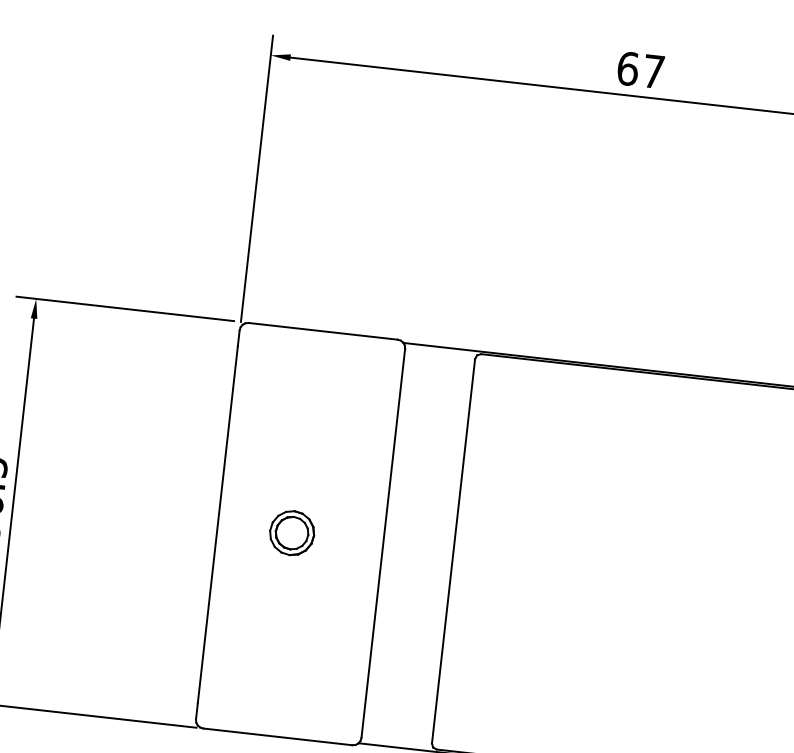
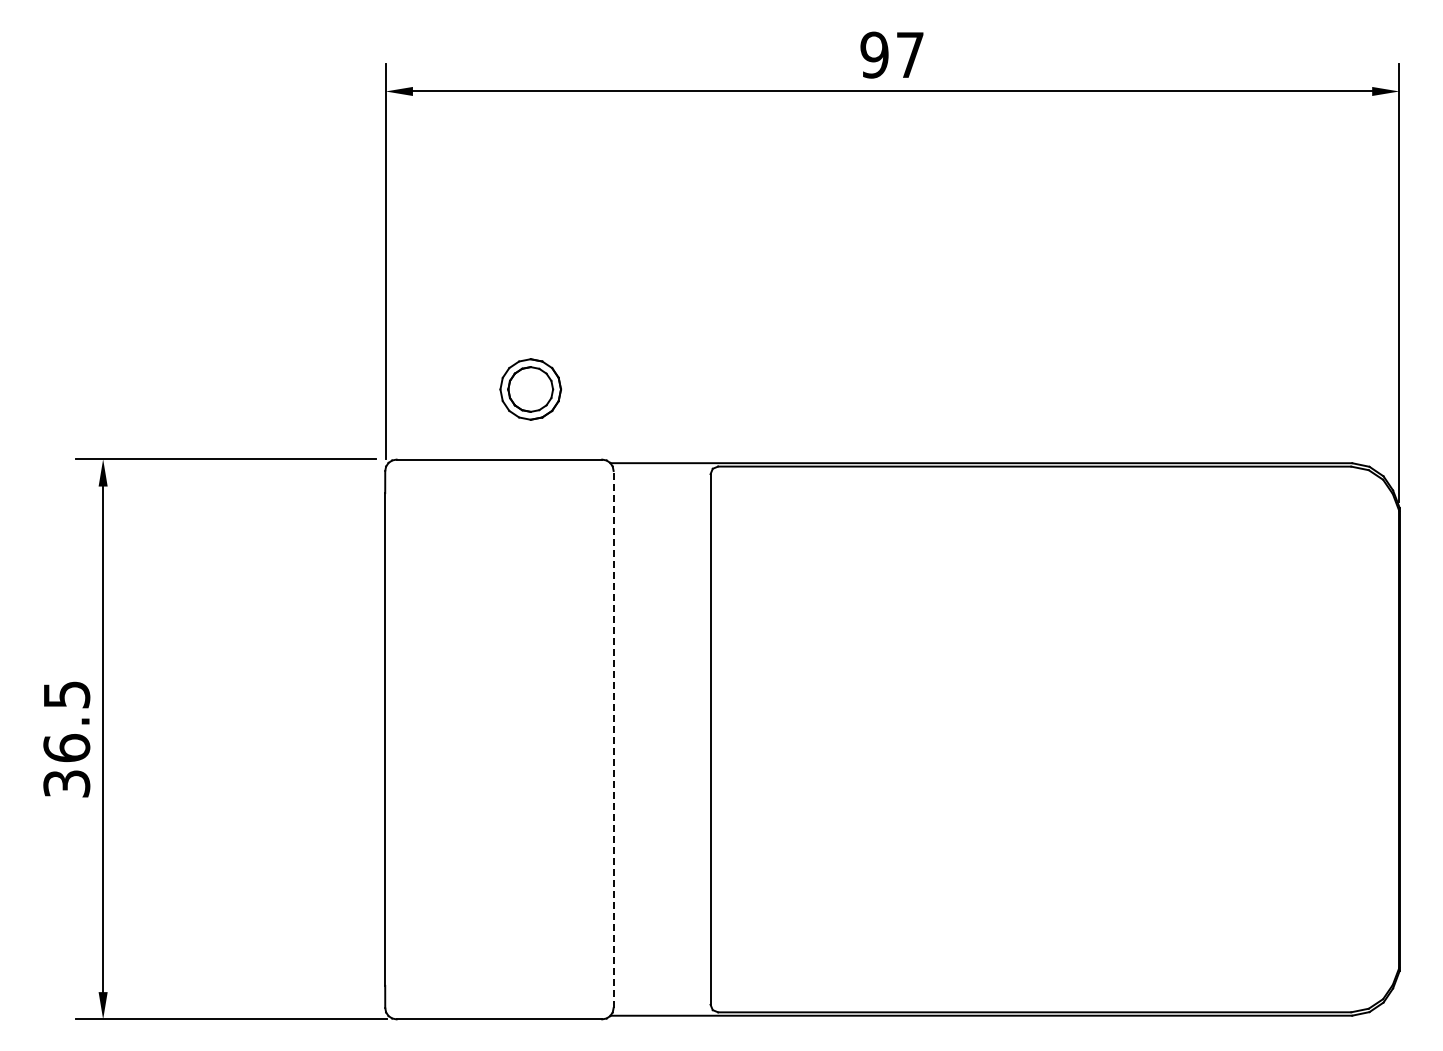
text: (627, 68) -> (874, 54), 67 -> 97
part: (291, 533) -> (530, 389), moved
line: (383, 543) -> (613, 739), solid -> dashed

